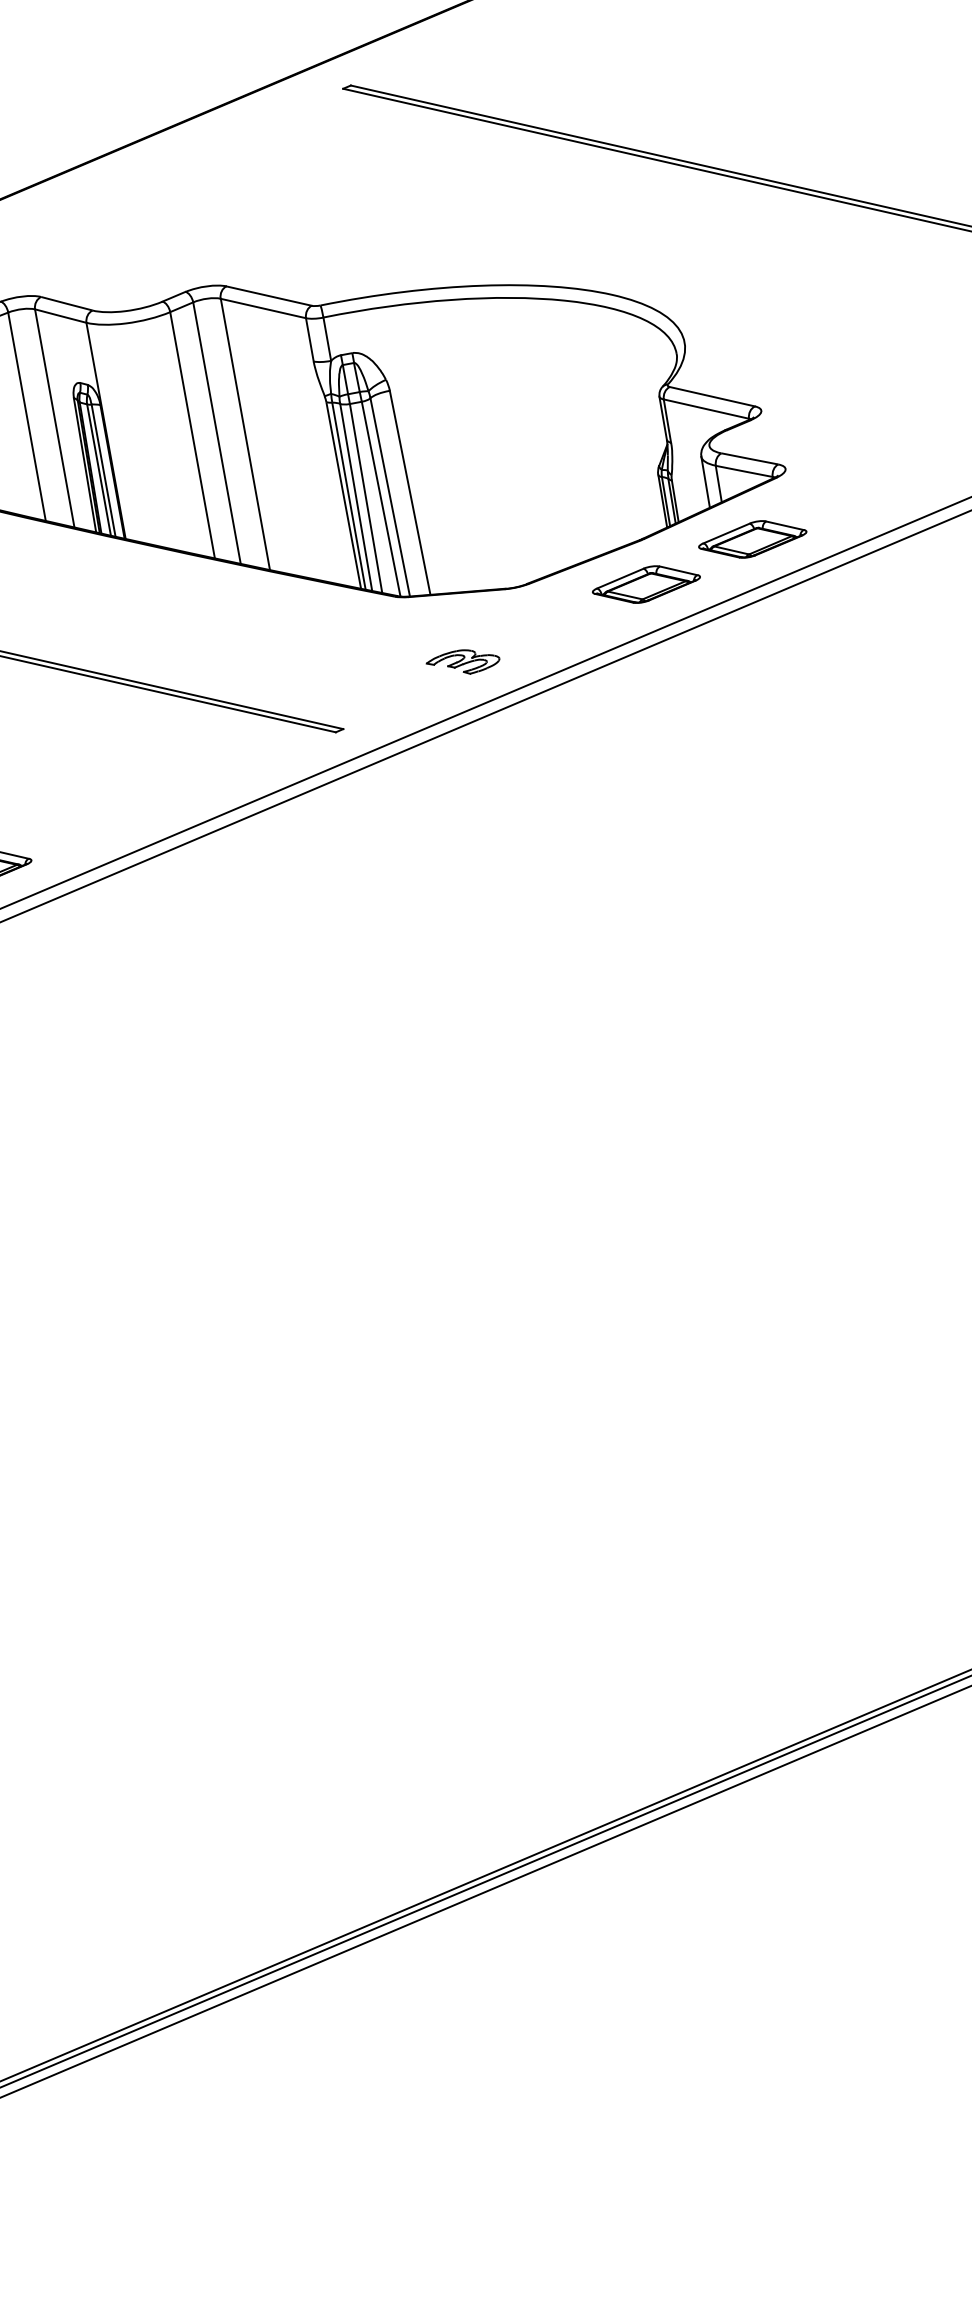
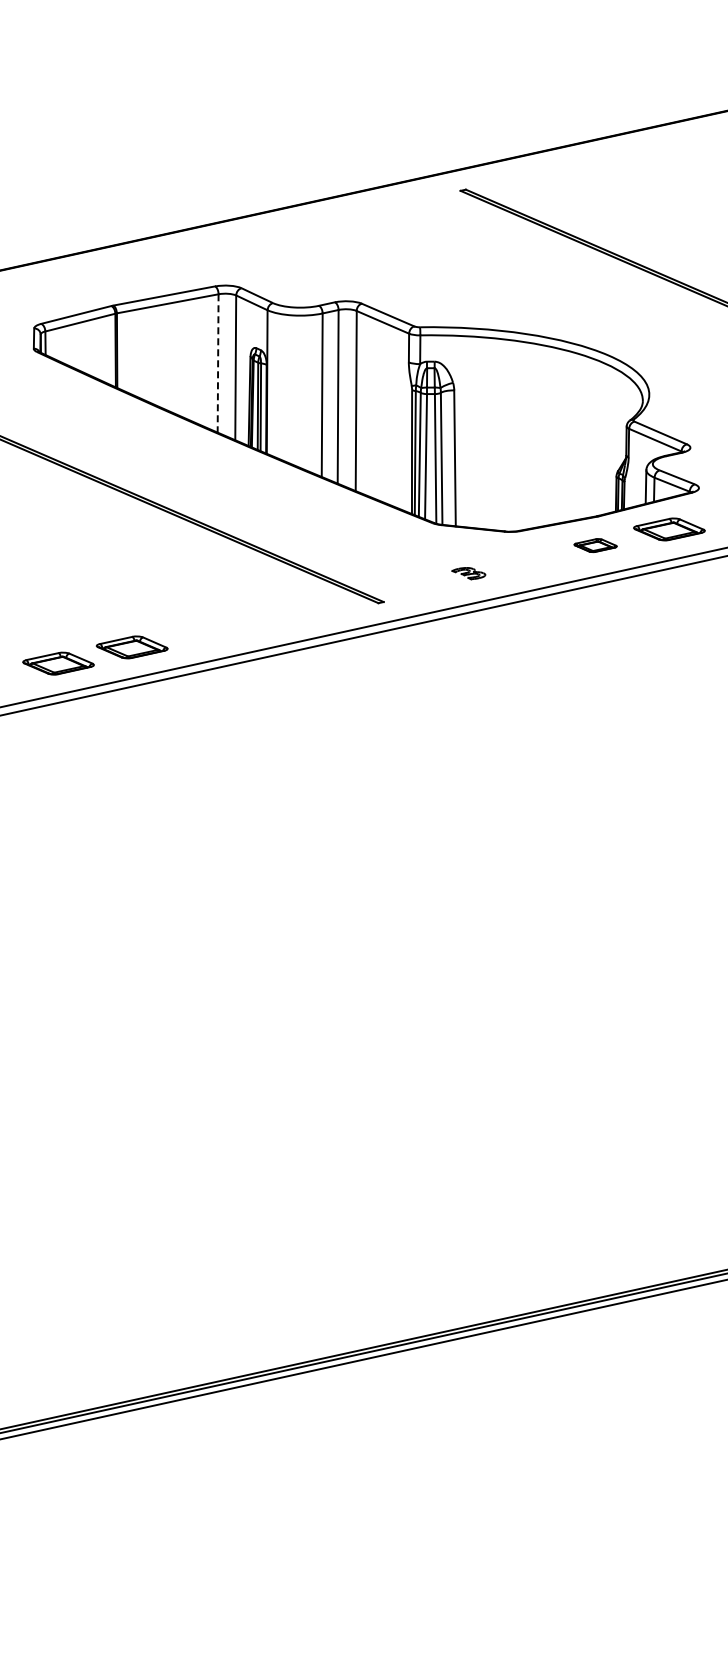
line: (27, 416) -> (218, 363), solid -> dashed
part: (646, 584) -> (595, 545), size x0.6
part: (462, 662) -> (468, 573), size x0.7

